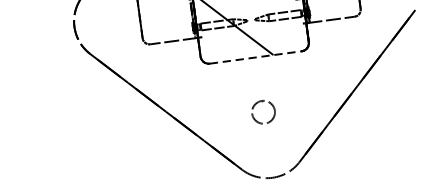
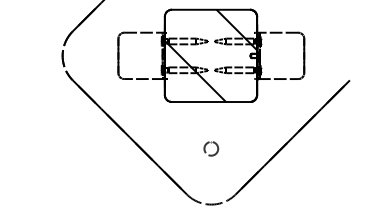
line: (256, 57) -> (211, 102), dashed -> solid
part: (263, 111) -> (211, 148), size x0.71

